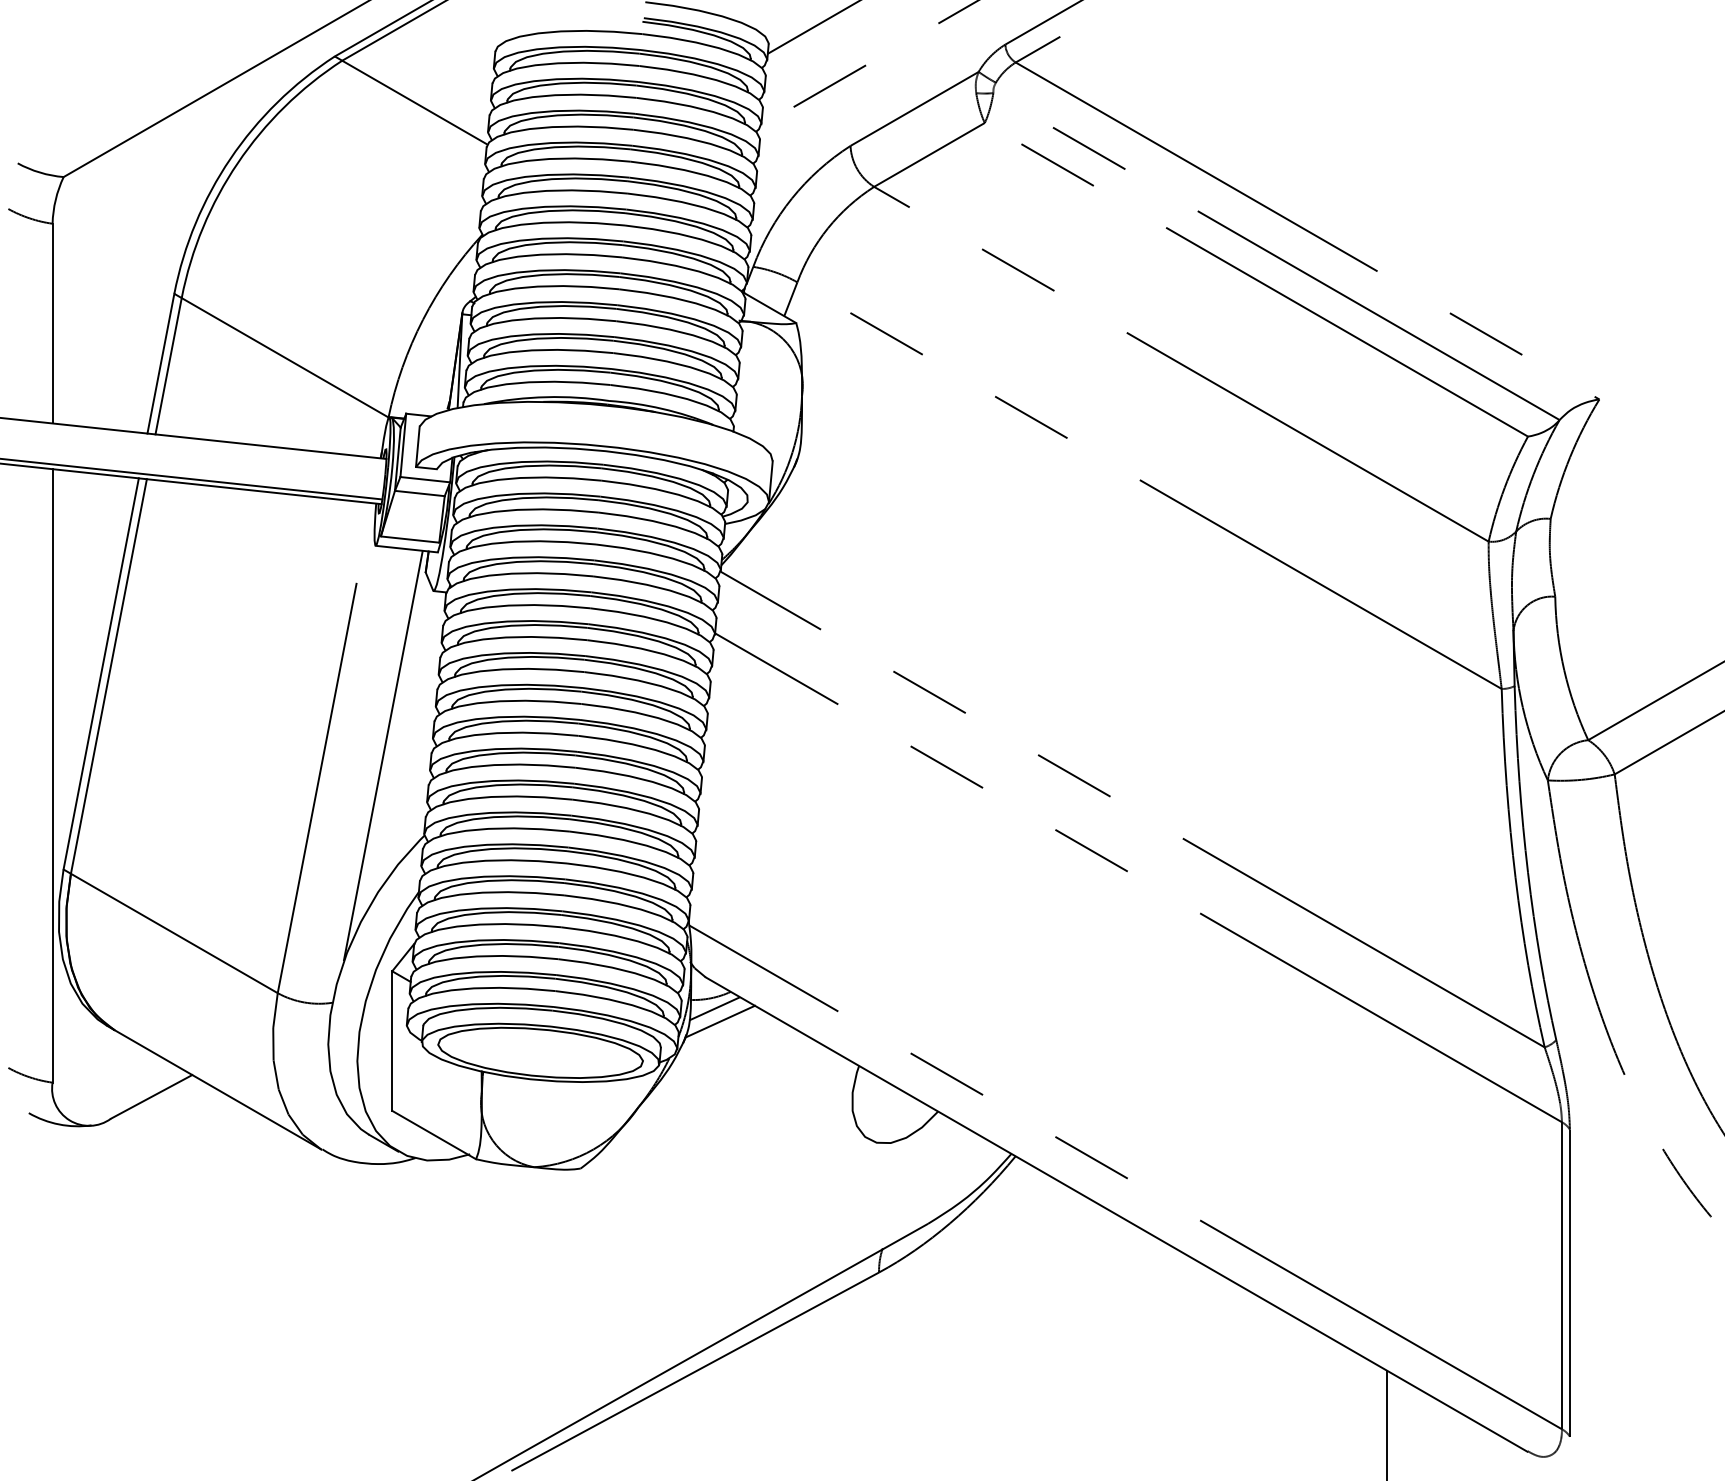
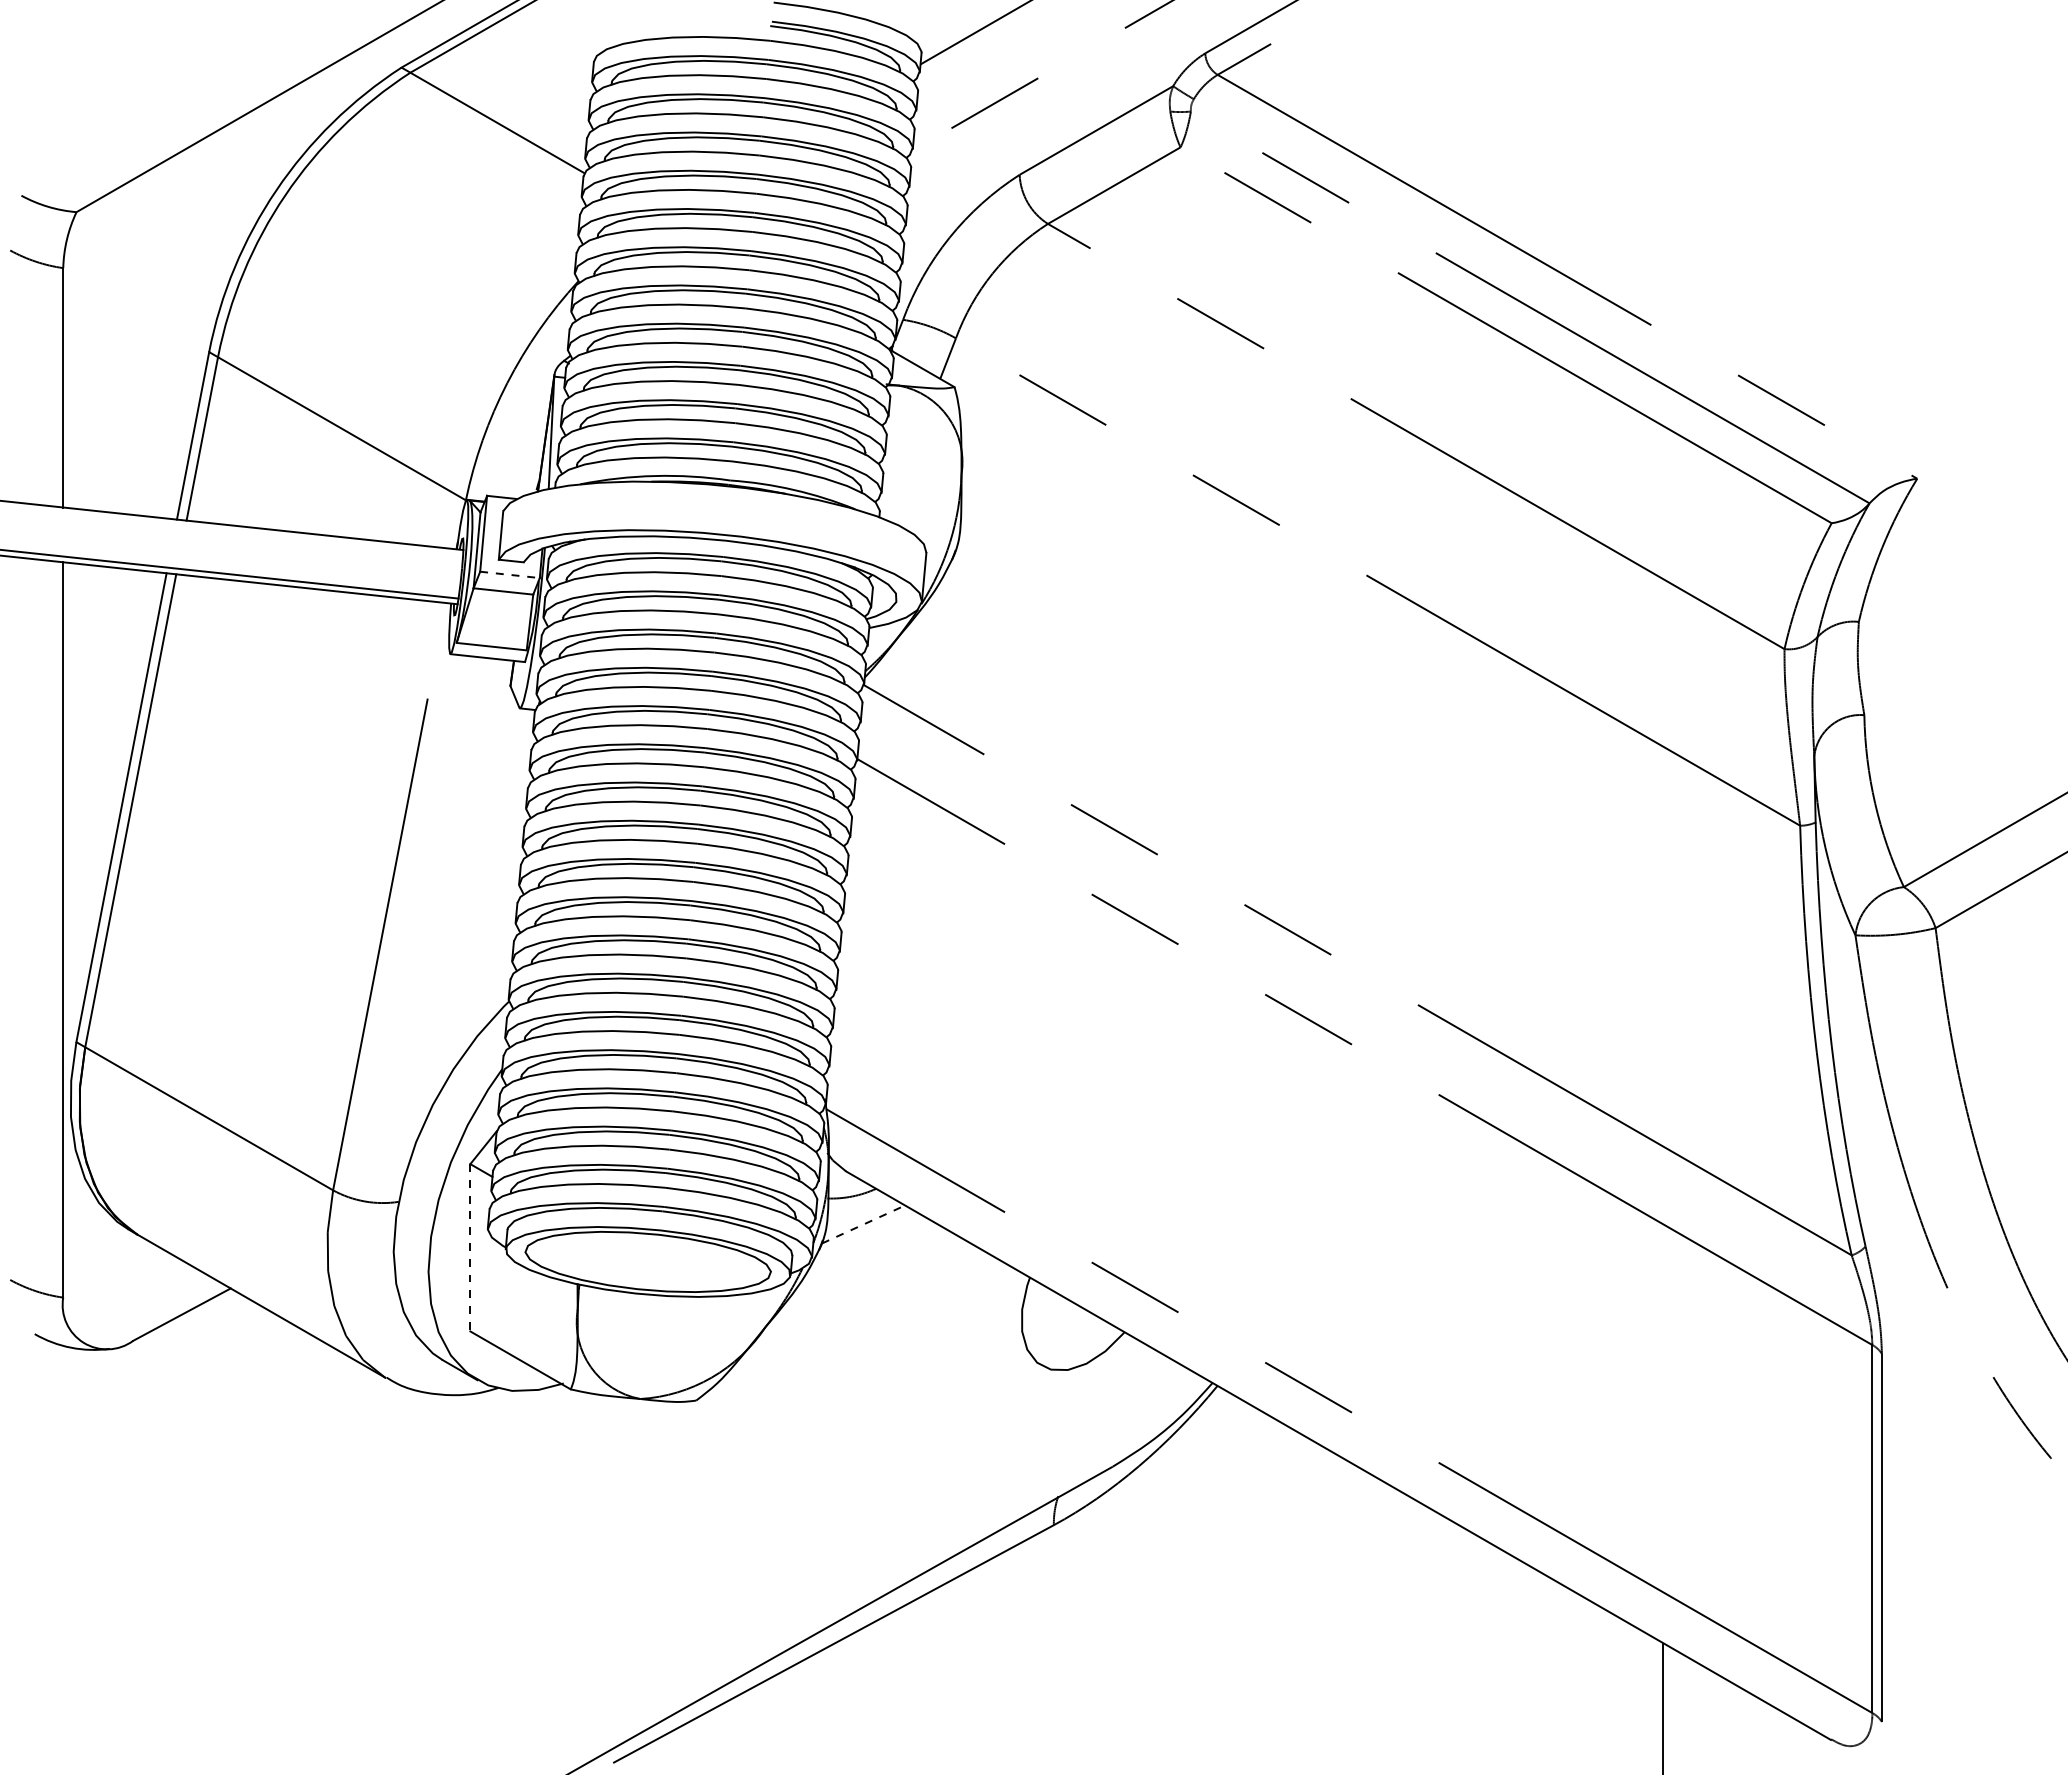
line: (425, 479) -> (510, 574), solid -> dashed
line: (383, 756) -> (459, 906), removed
line: (714, 1009) -> (856, 1209), removed
line: (720, 1021) -> (863, 1224), solid -> dashed
line: (392, 1040) -> (470, 1247), solid -> dashed

